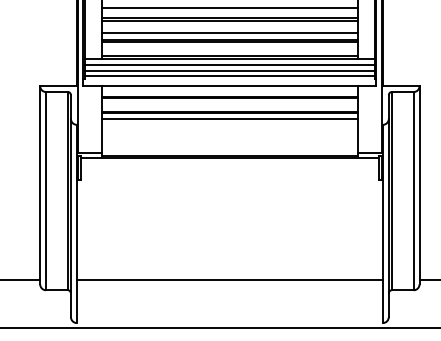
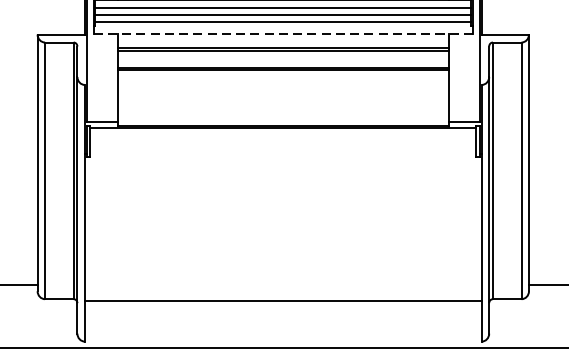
line: (229, 85) -> (282, 34), solid -> dashed
line: (229, 118) -> (282, 76), removed
line: (229, 279) -> (282, 300), moved

